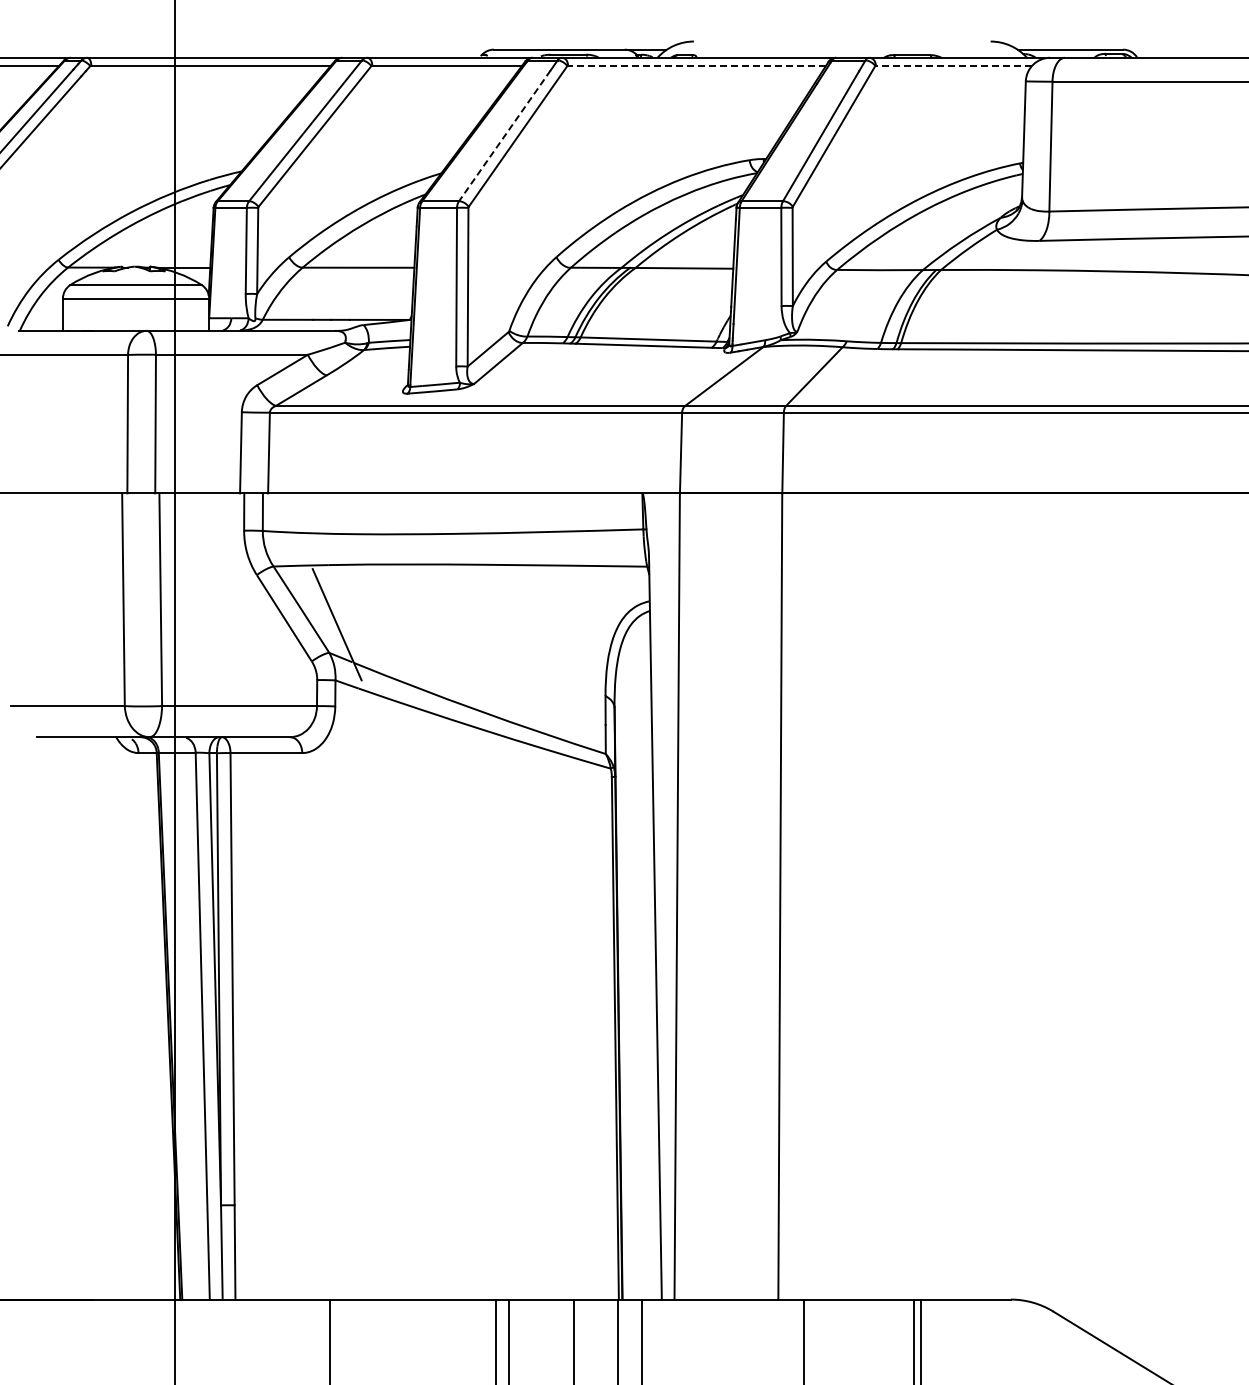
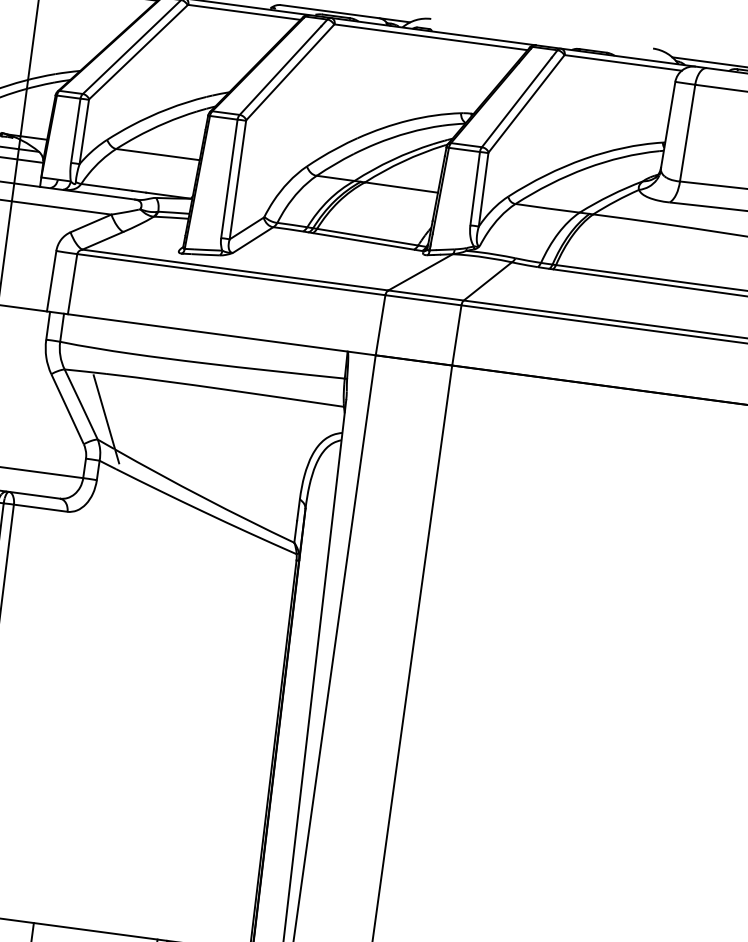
line: (696, 65) -> (430, 37), dashed -> solid
line: (953, 65) -> (622, 62), dashed -> solid
line: (504, 135) -> (280, 70), dashed -> solid

